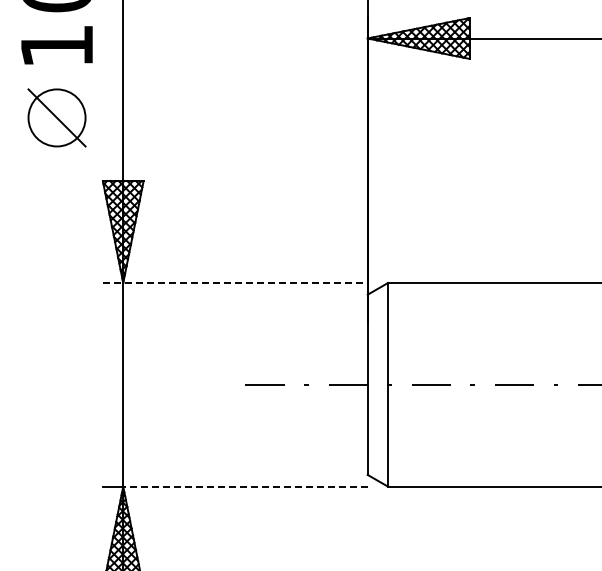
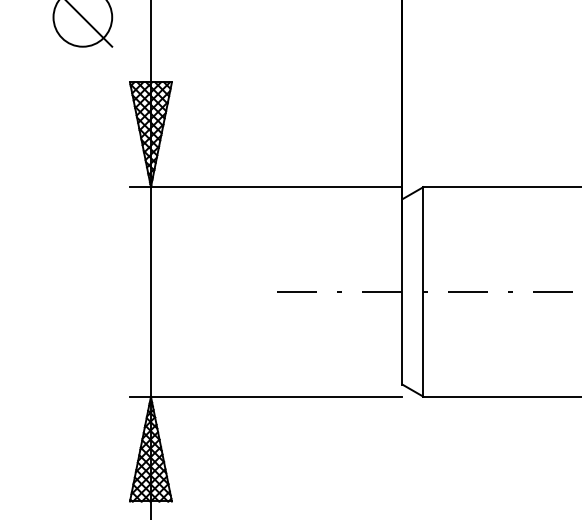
line: (235, 282) -> (266, 186), dashed -> solid
line: (244, 486) -> (275, 396), dashed -> solid

